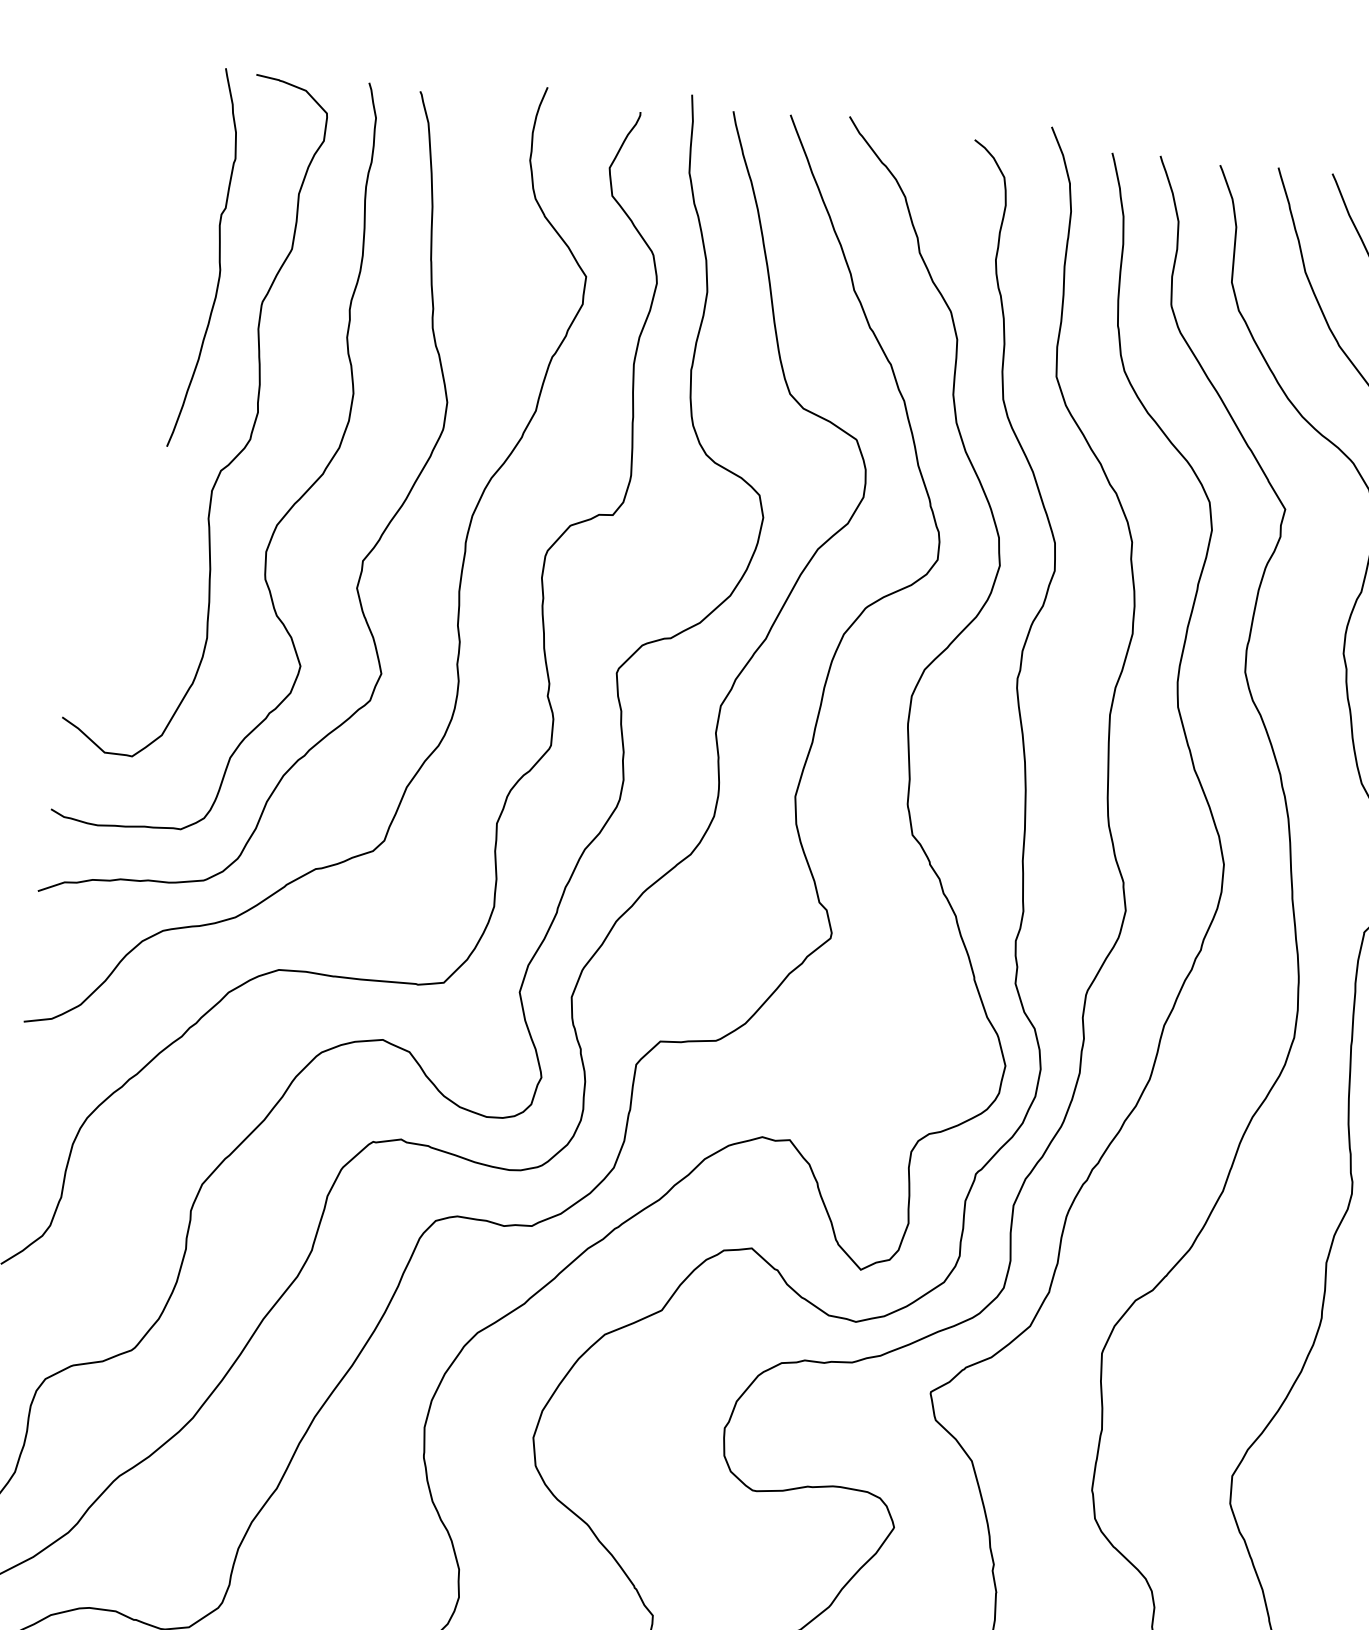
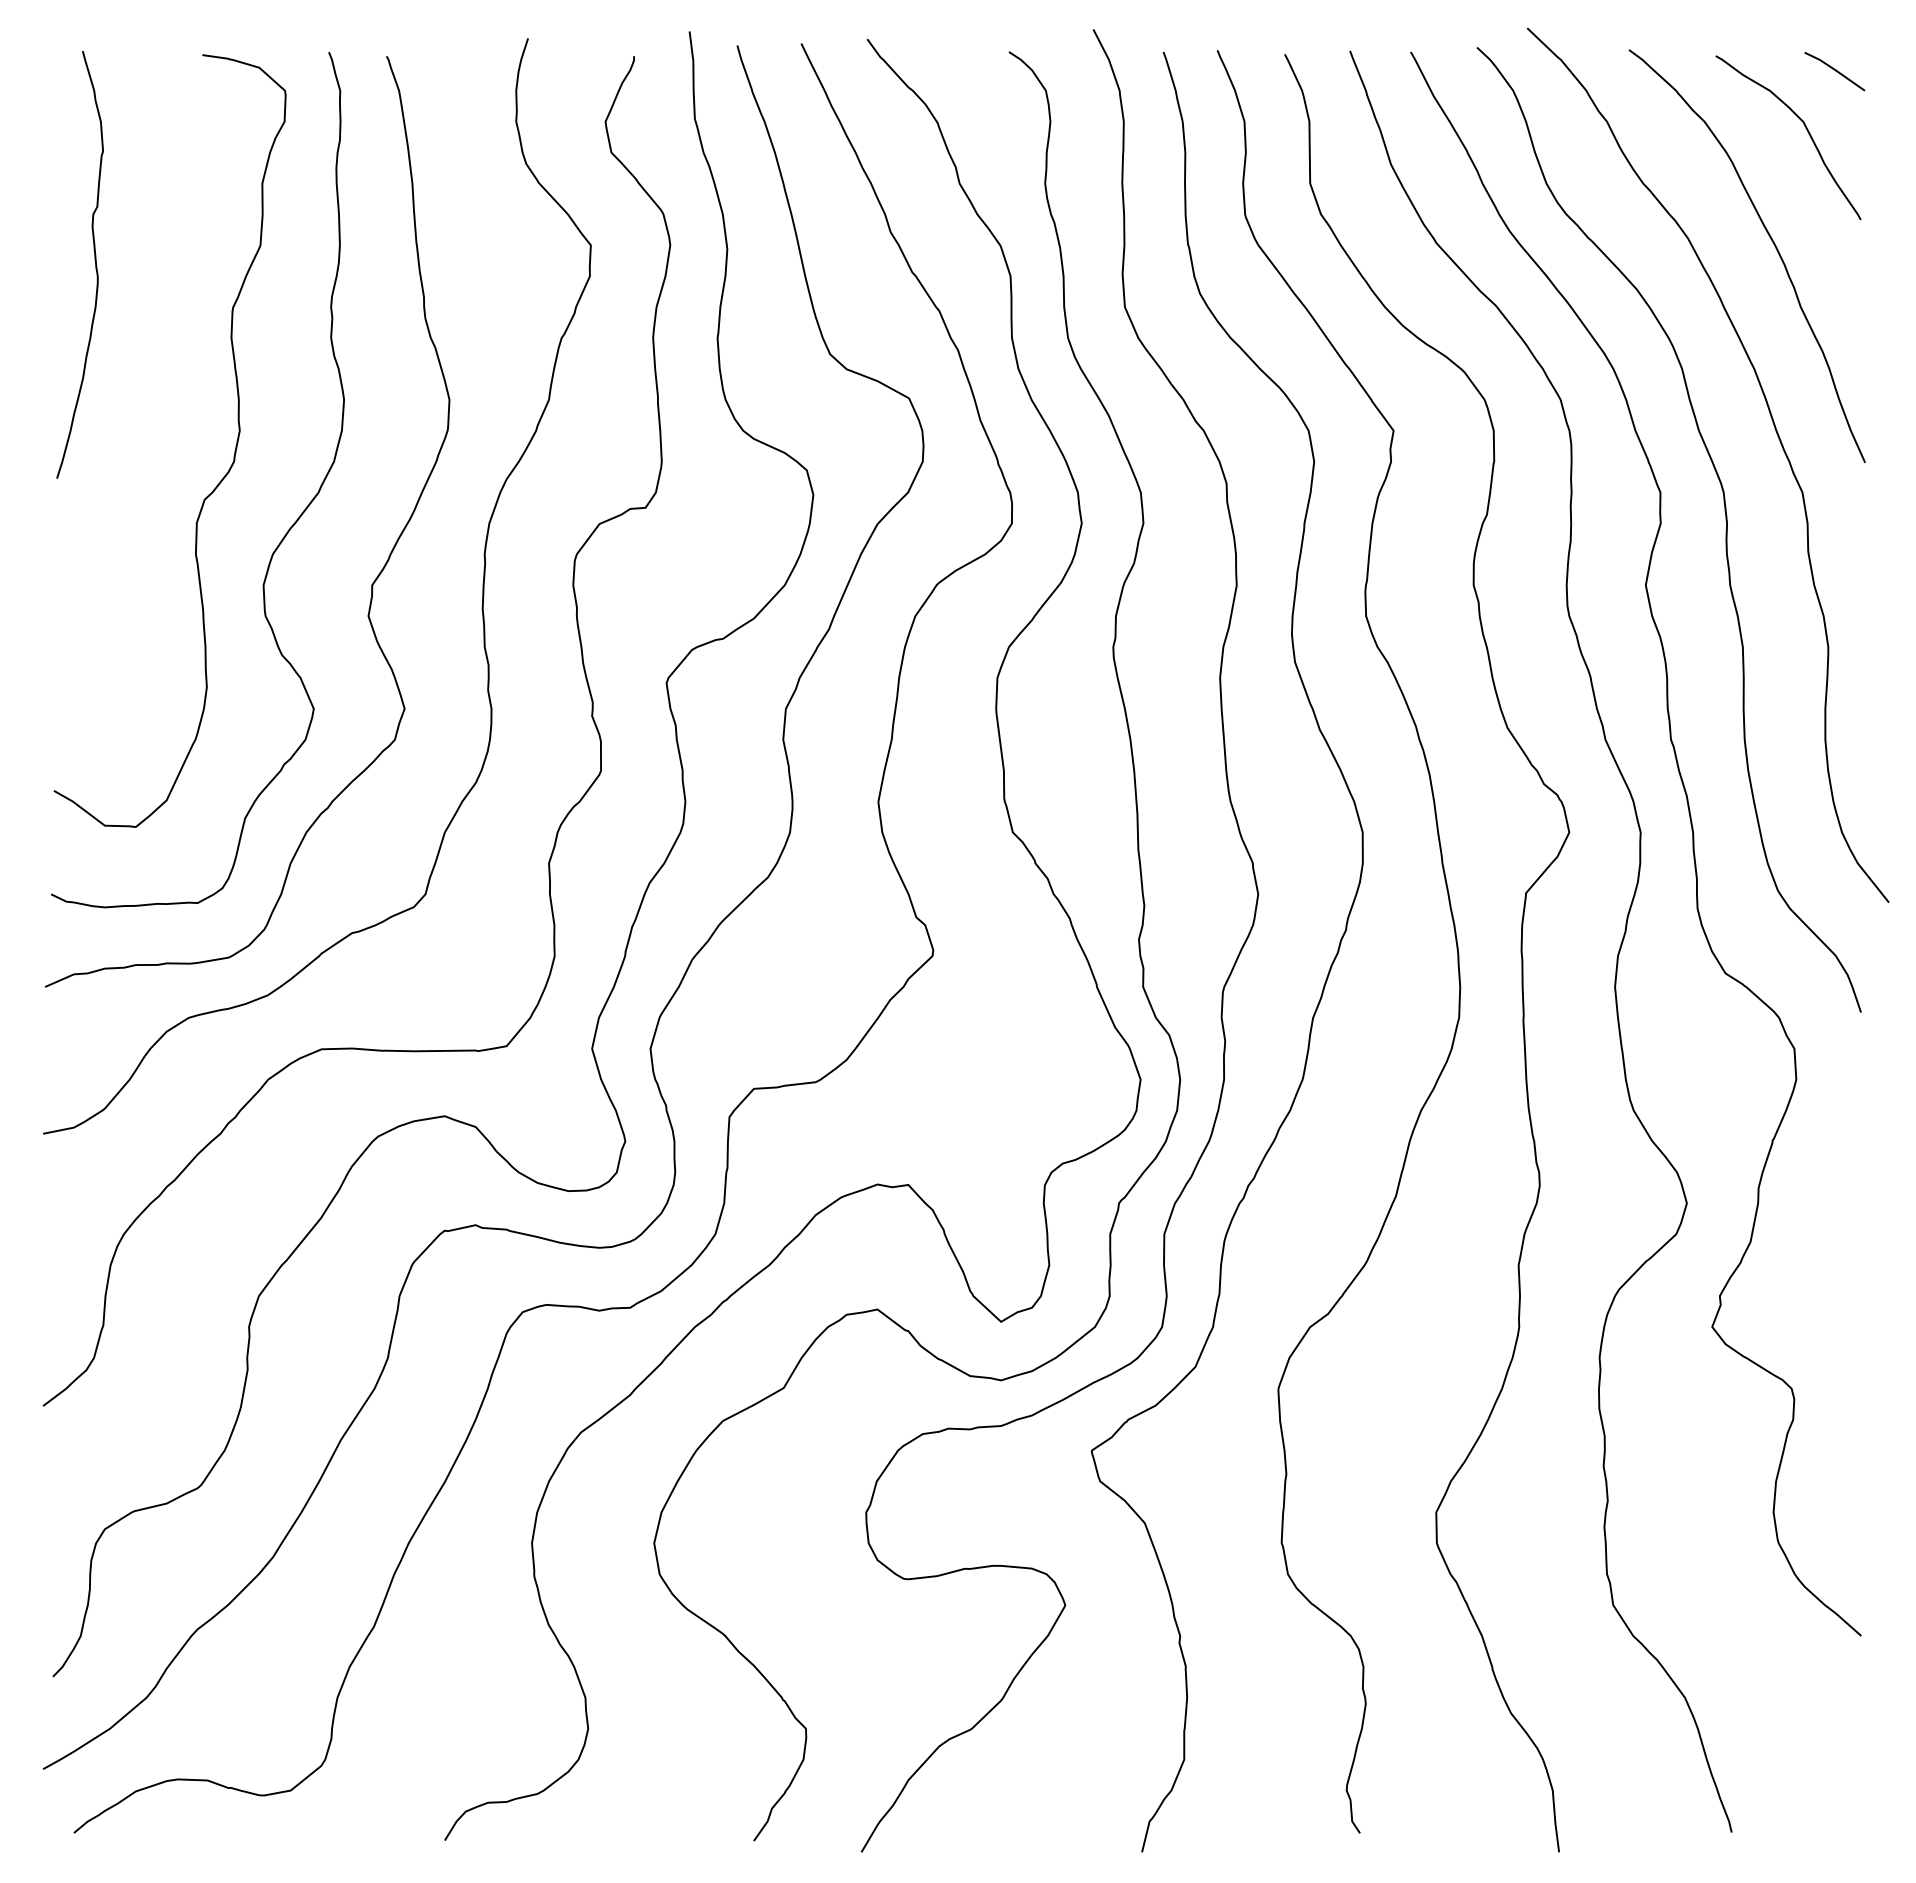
curve: (218, 255) -> (94, 260), moved

